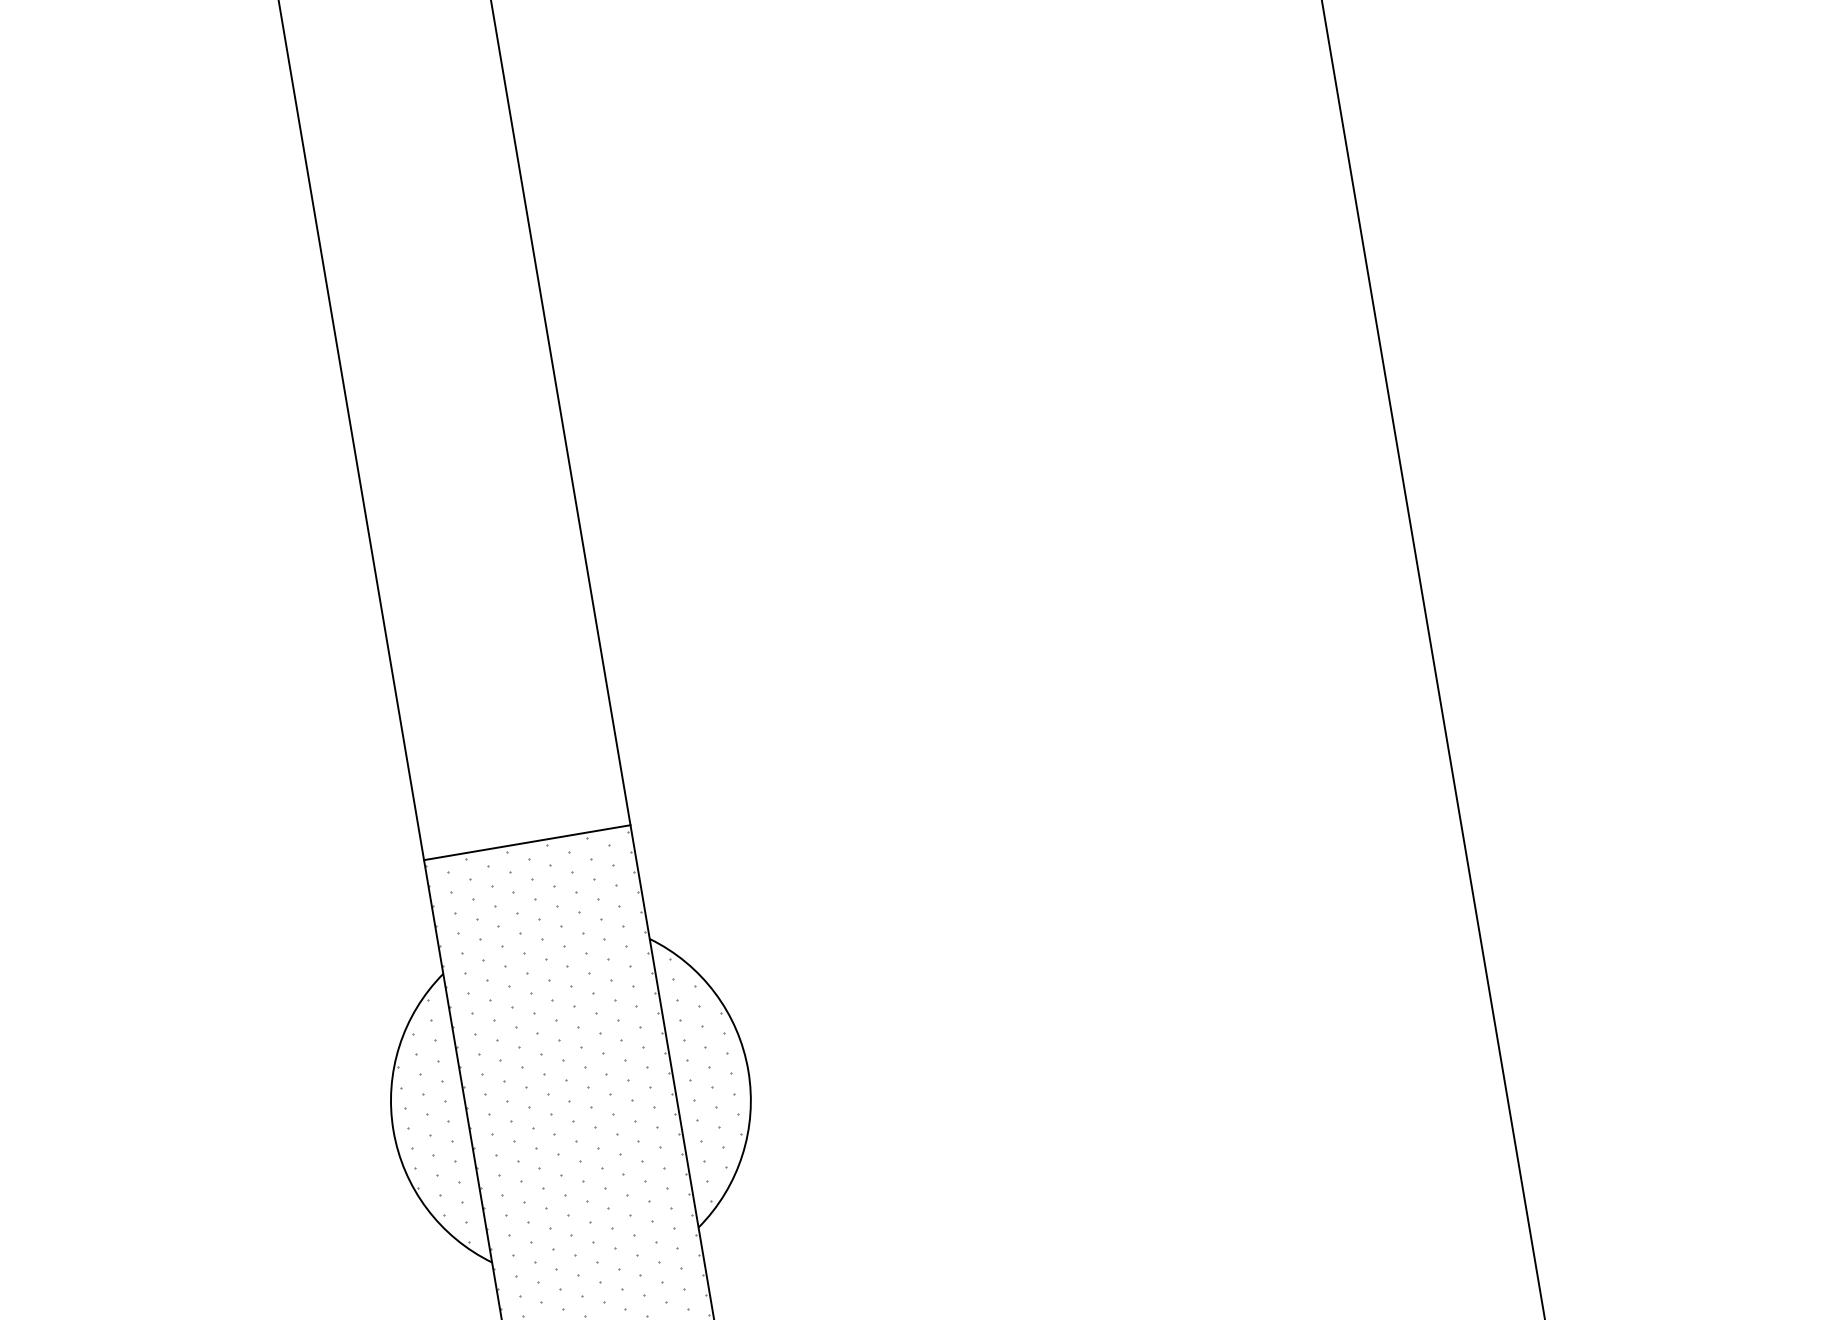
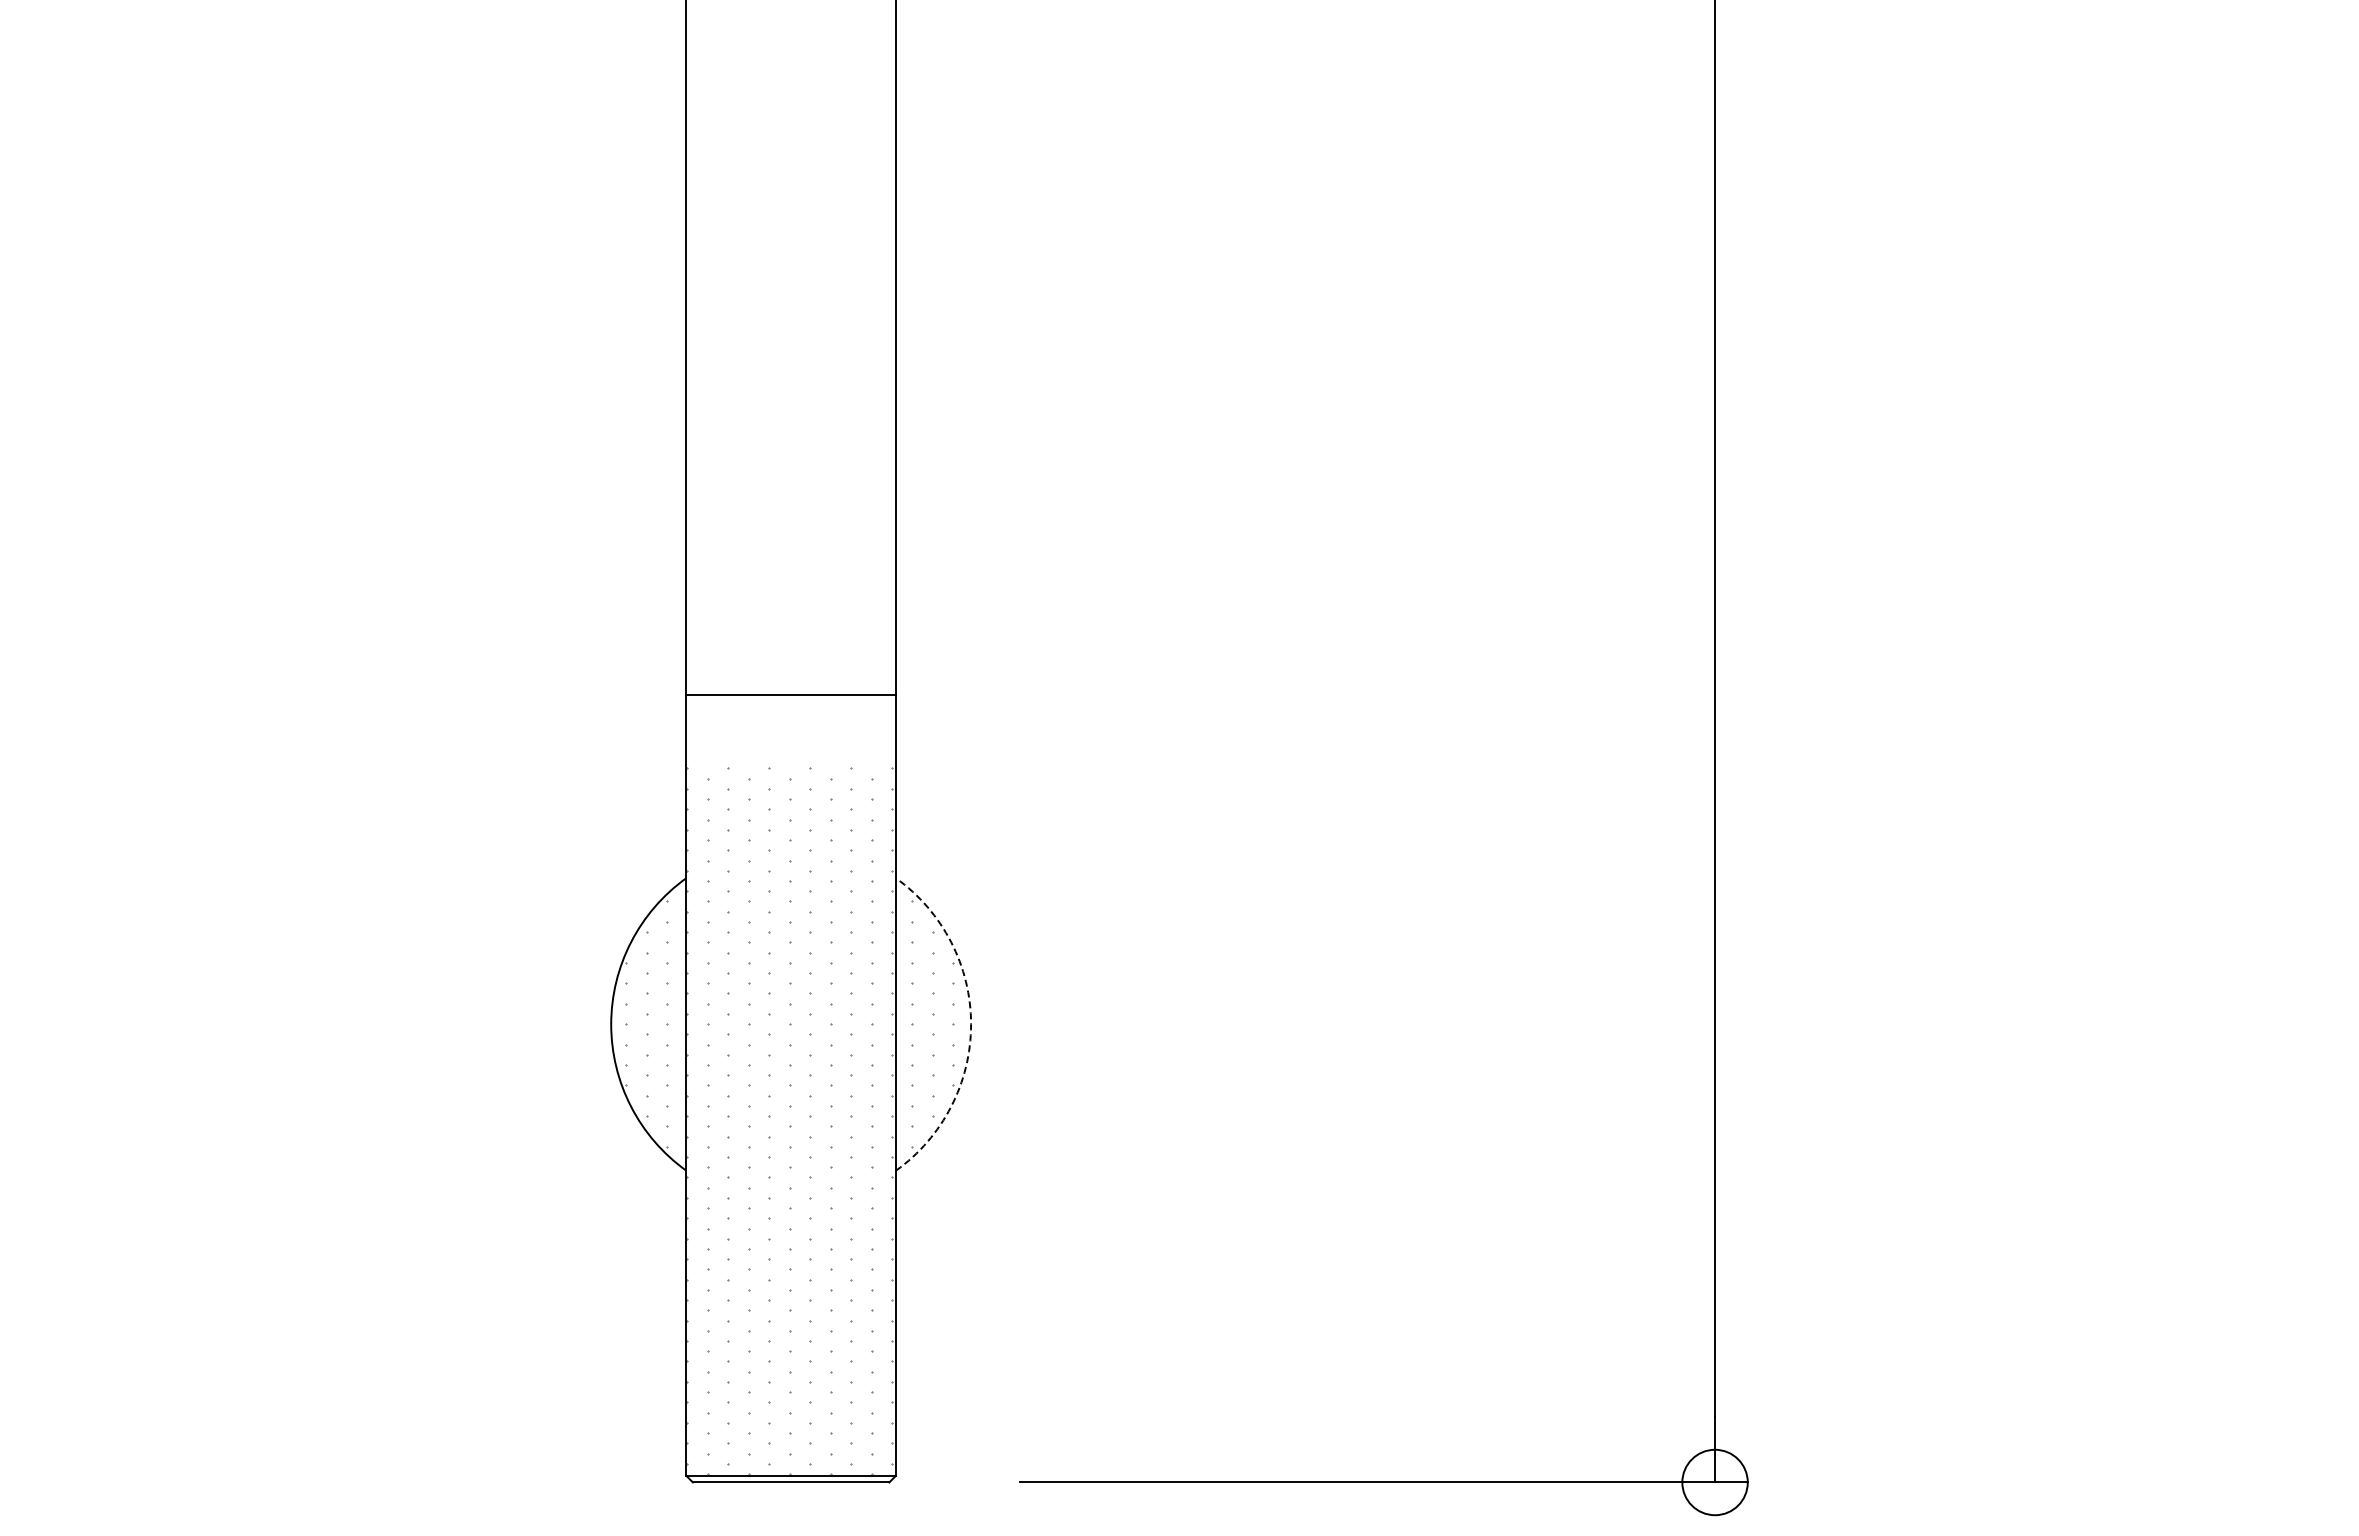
line: (526, 842) -> (790, 694), moved
arc: (748, 1070) -> (971, 1024), solid -> dashed

